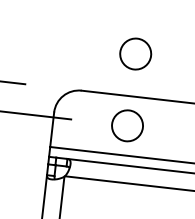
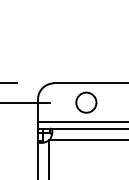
circle: (135, 53) -> (86, 55), removed

